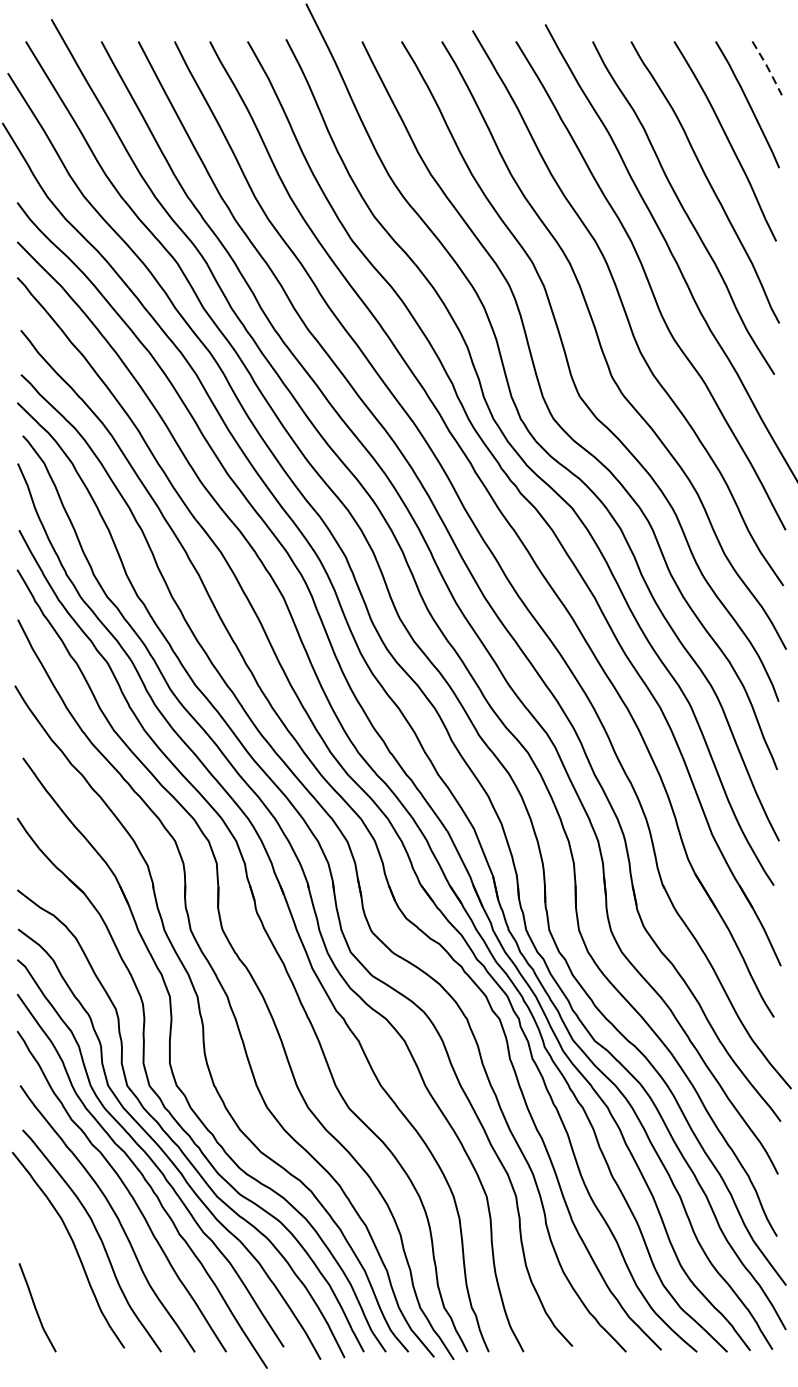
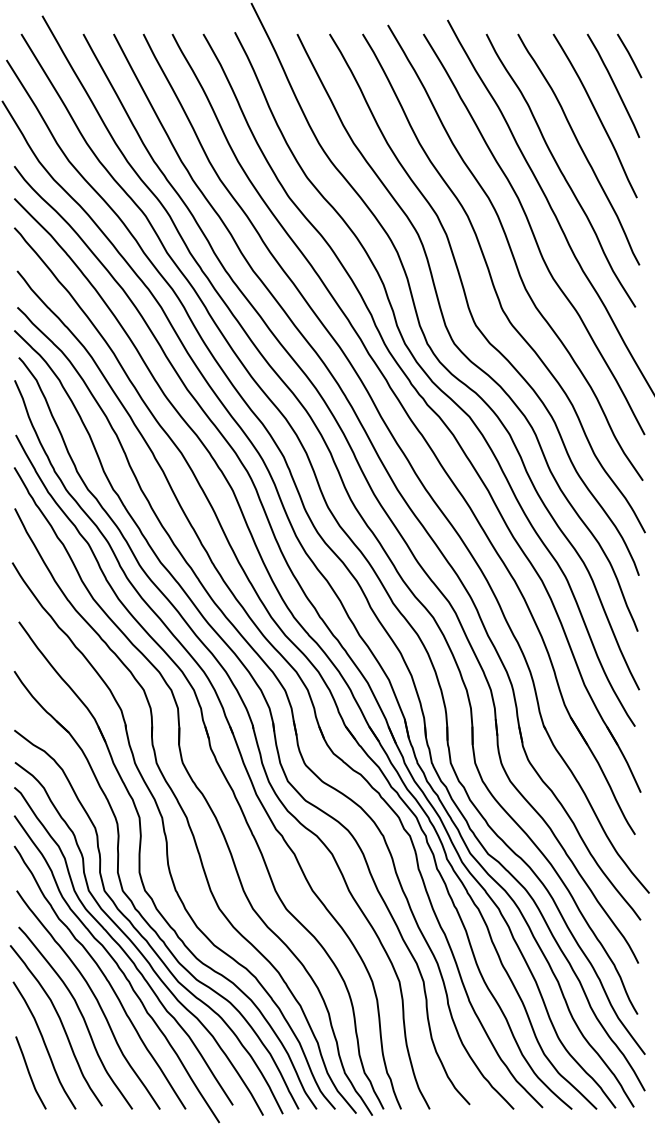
line: (768, 67) -> (630, 55), dashed -> solid
curve: (54, 1274) -> (44, 1045), added

